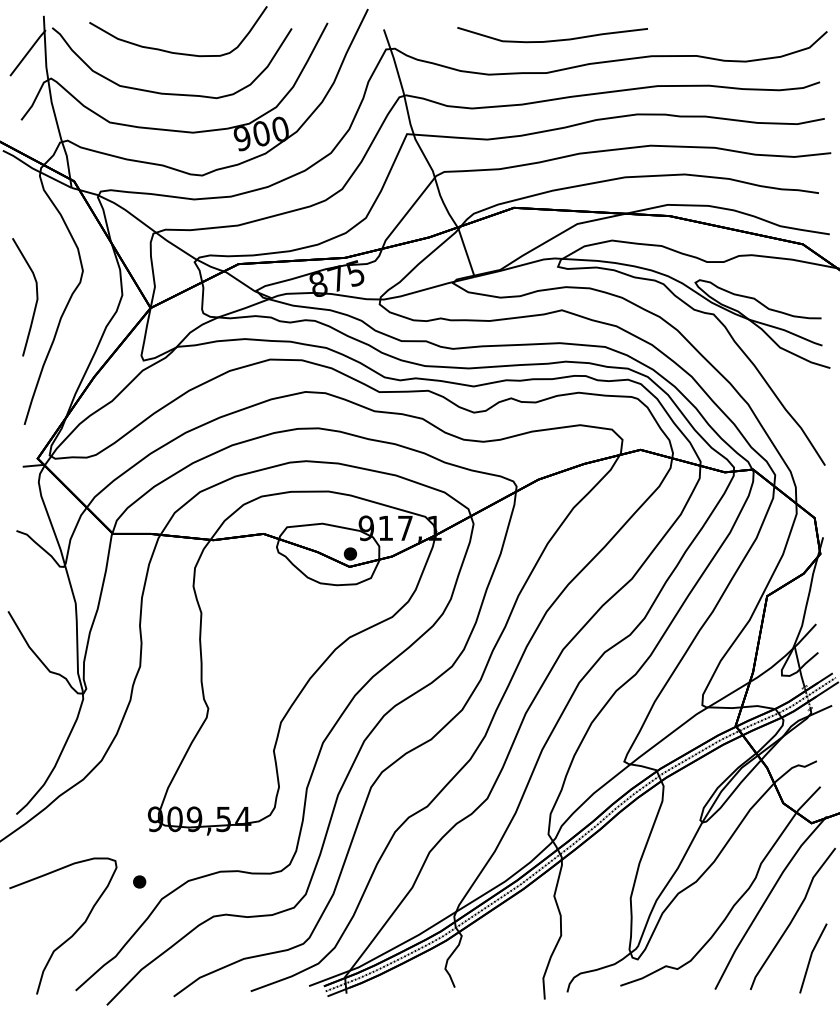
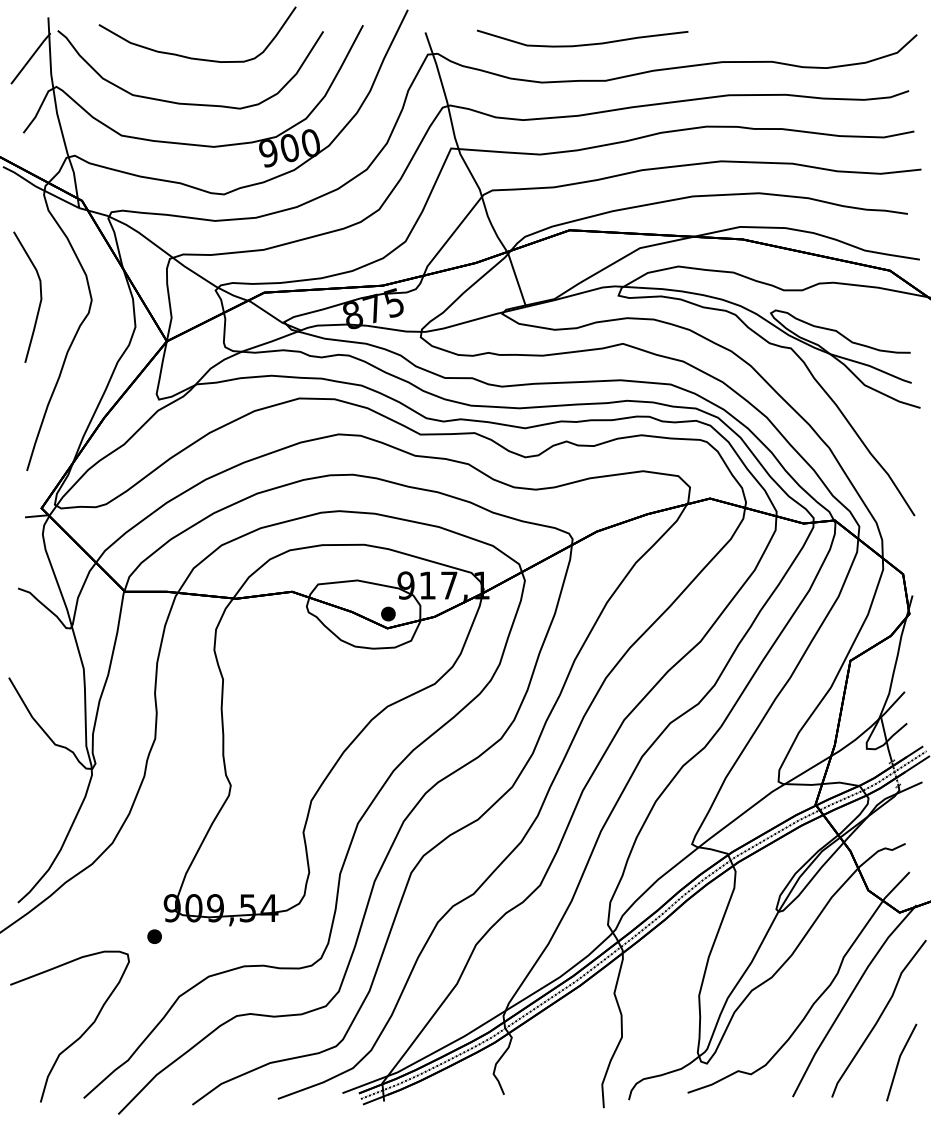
curve: (555, 39) -> (585, 43), moved
curve: (36, 297) -> (40, 297), moved
part: (139, 881) -> (154, 936), moved

